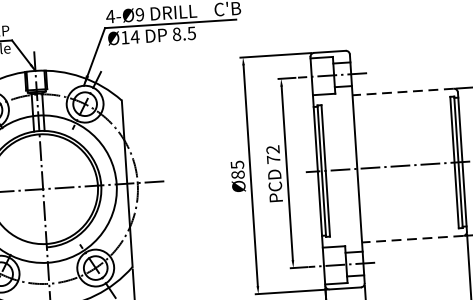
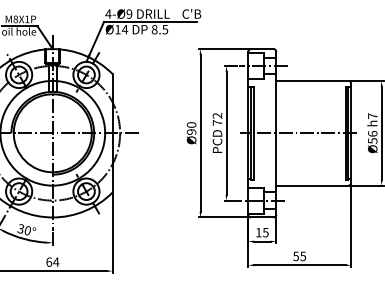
line: (401, 91) -> (311, 80), dashed -> solid
text: (237, 169) -> (191, 128), Ø85 -> Ø90
line: (411, 239) -> (311, 185), dashed -> solid

